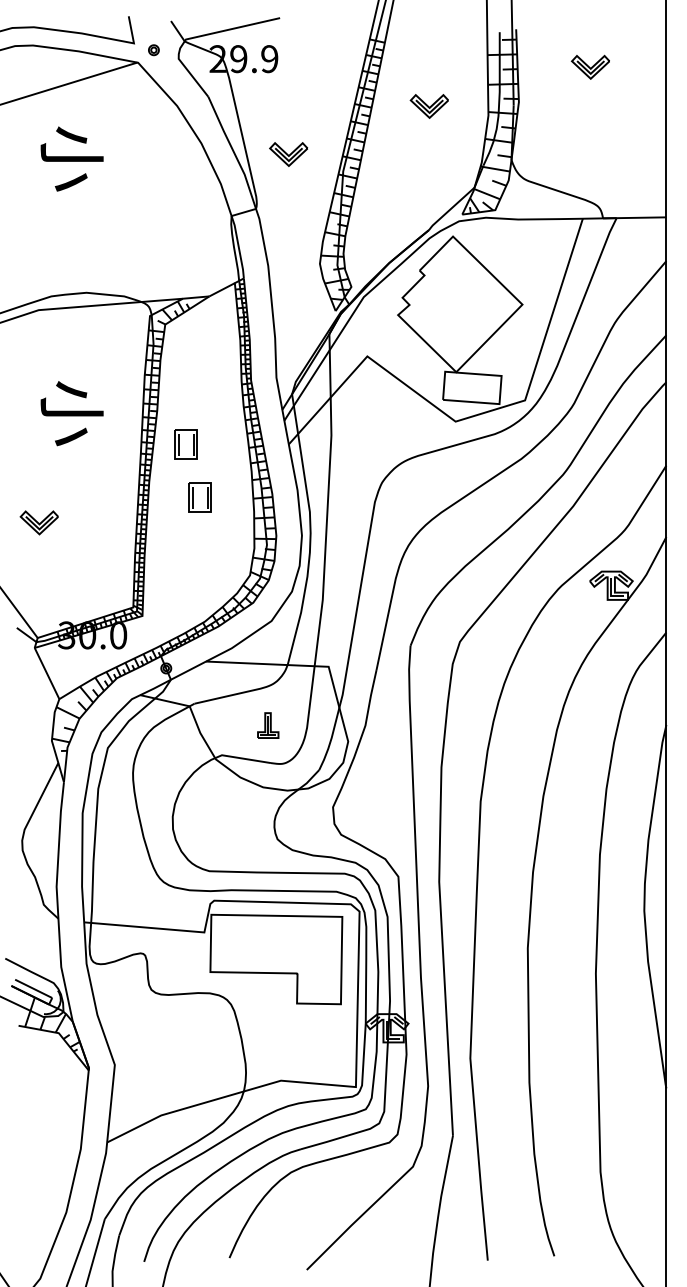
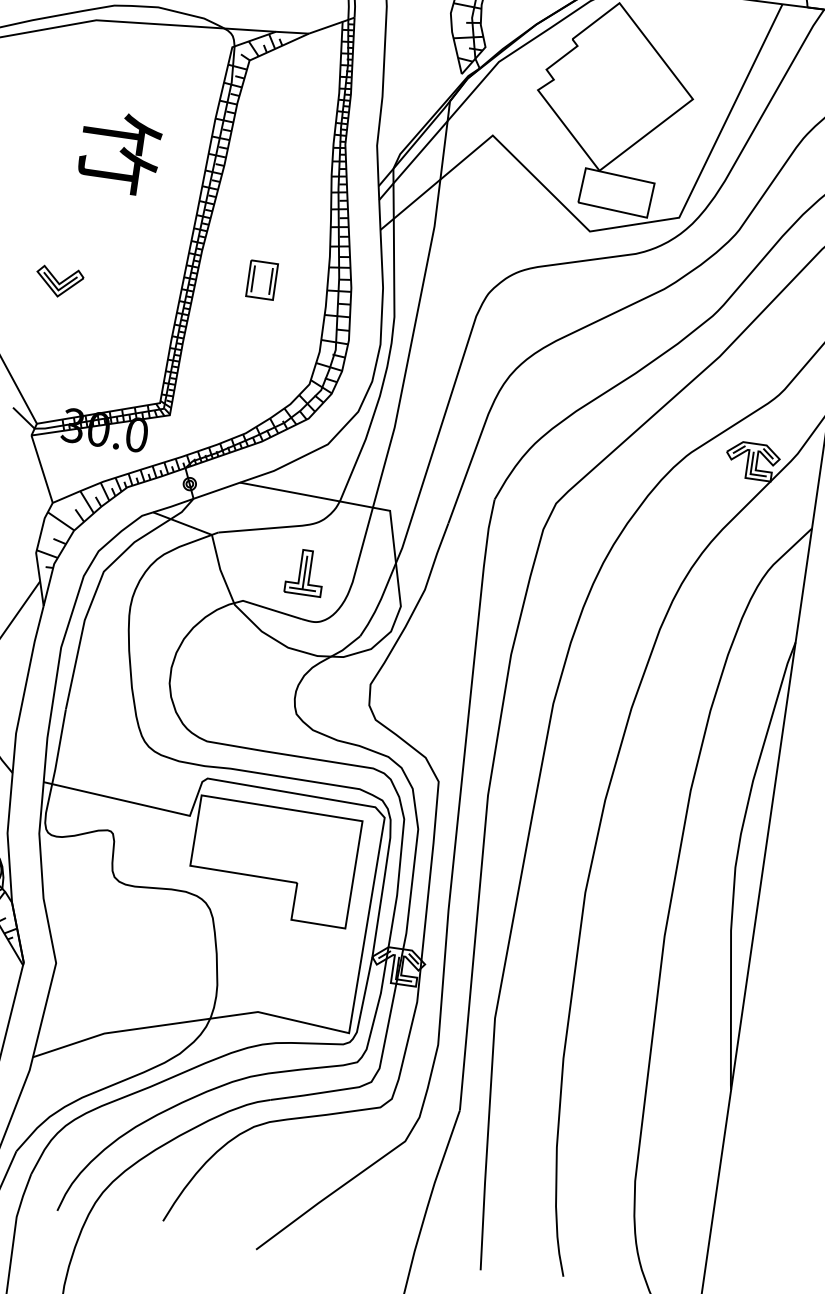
text: (72, 413) -> (119, 153), 小 -> 竹
part: (185, 444) -> (253, 211), removed
part: (267, 725) -> (304, 572), size x1.43

